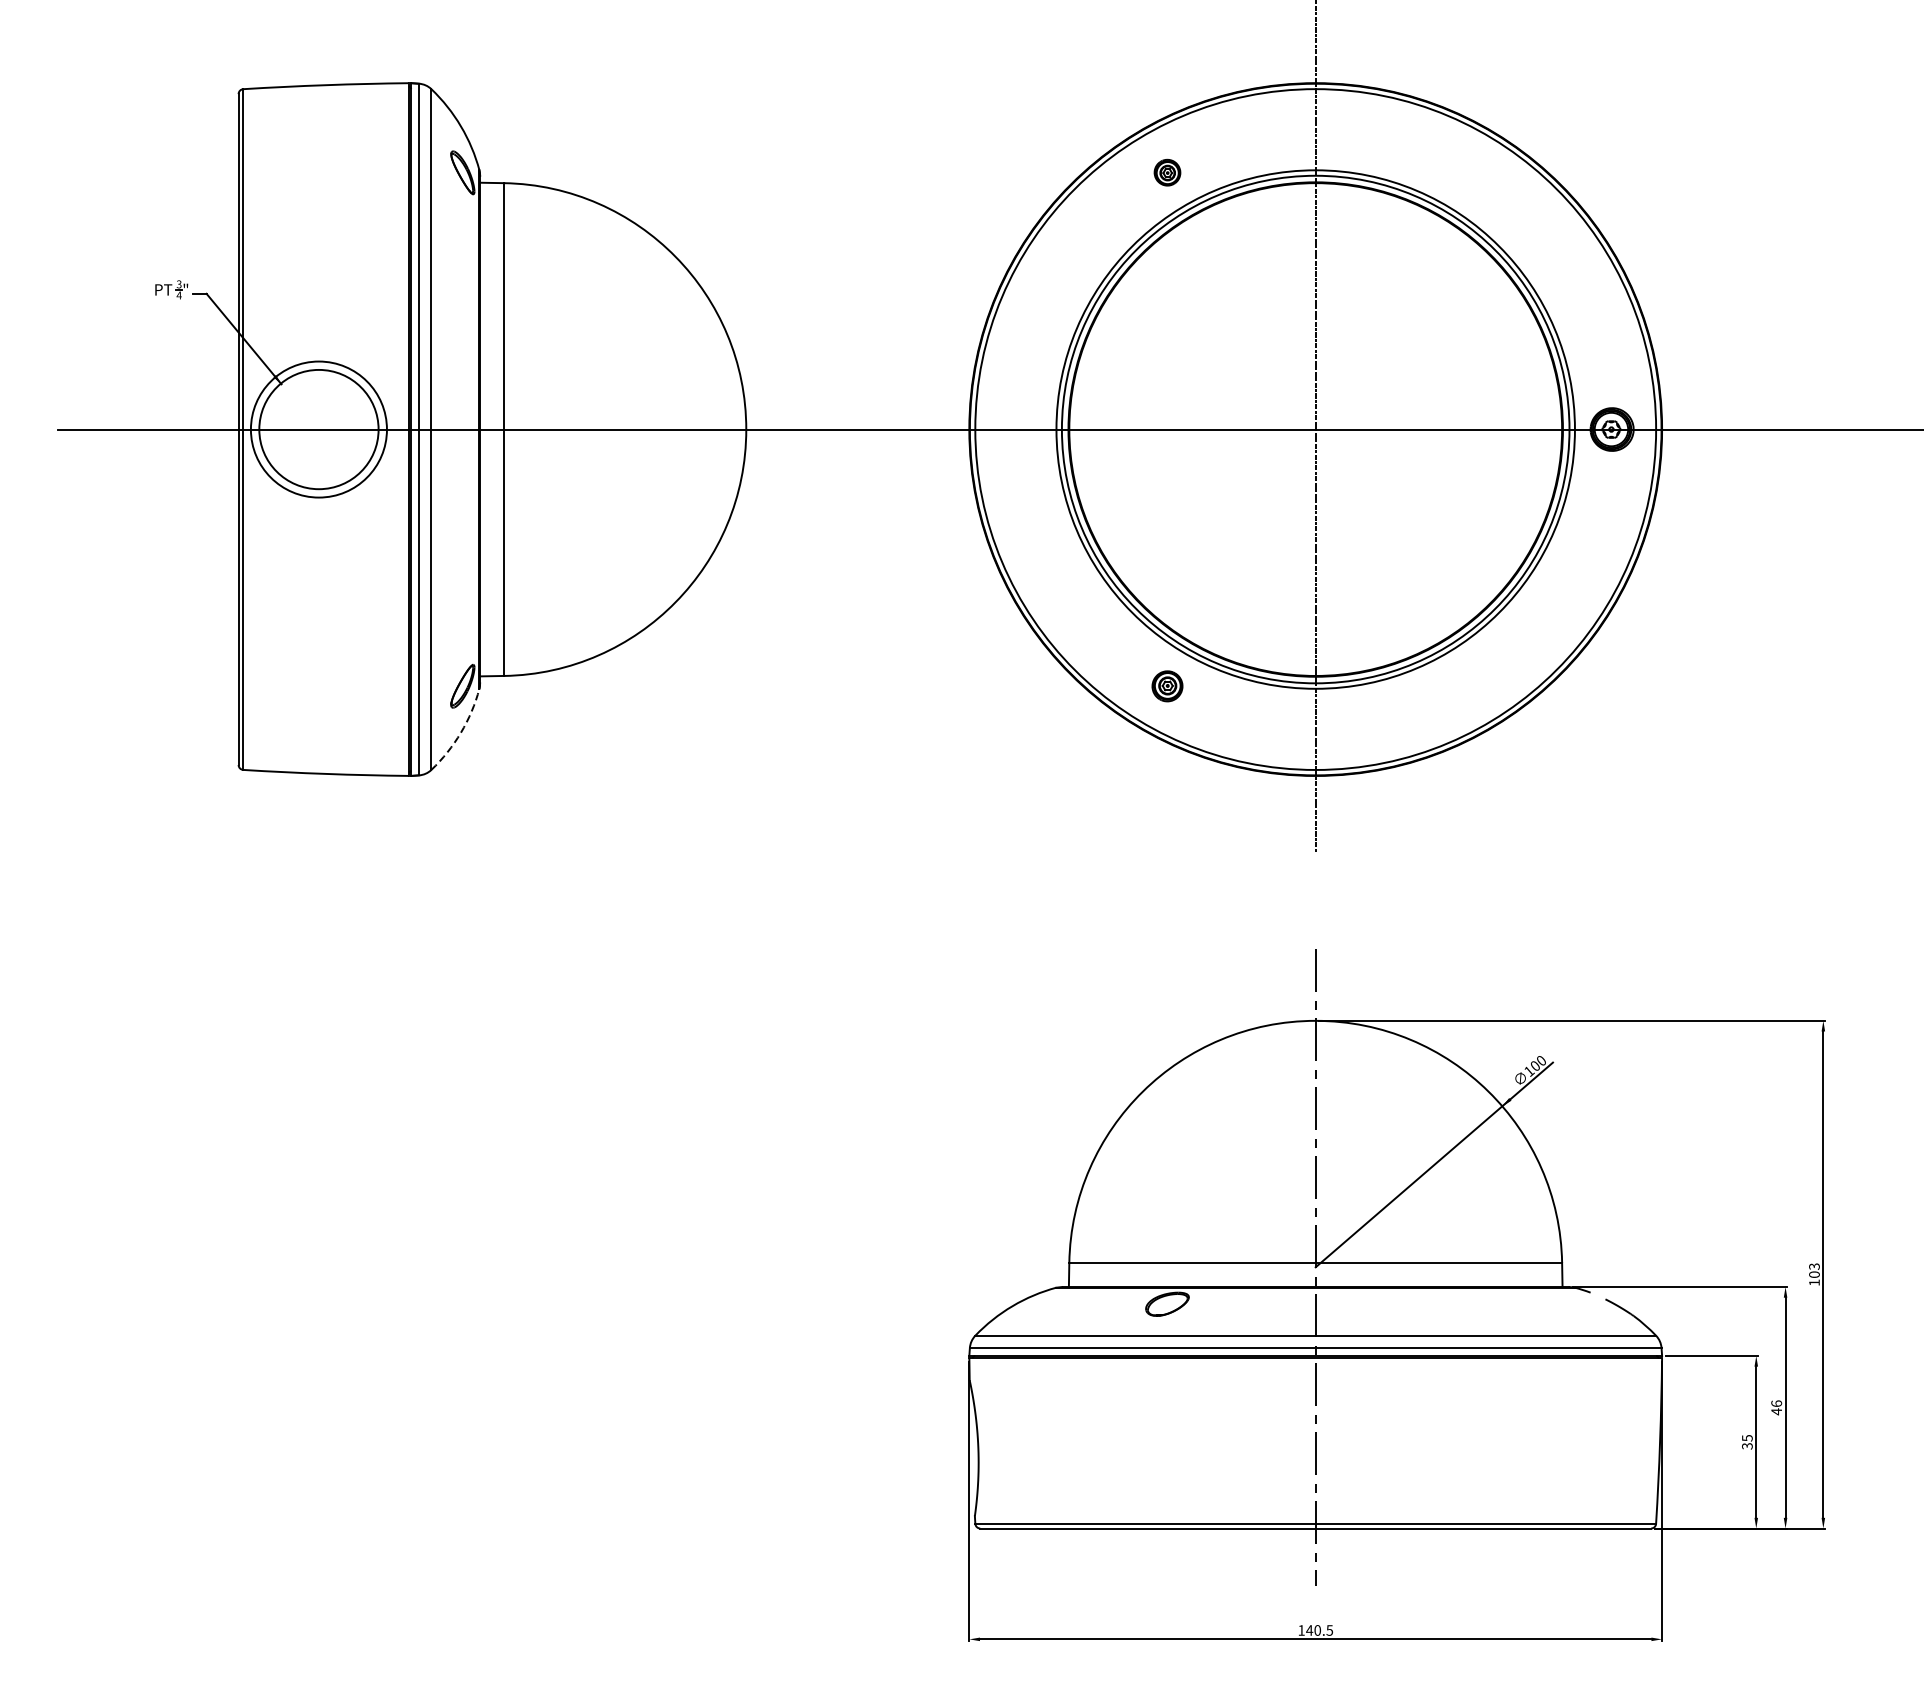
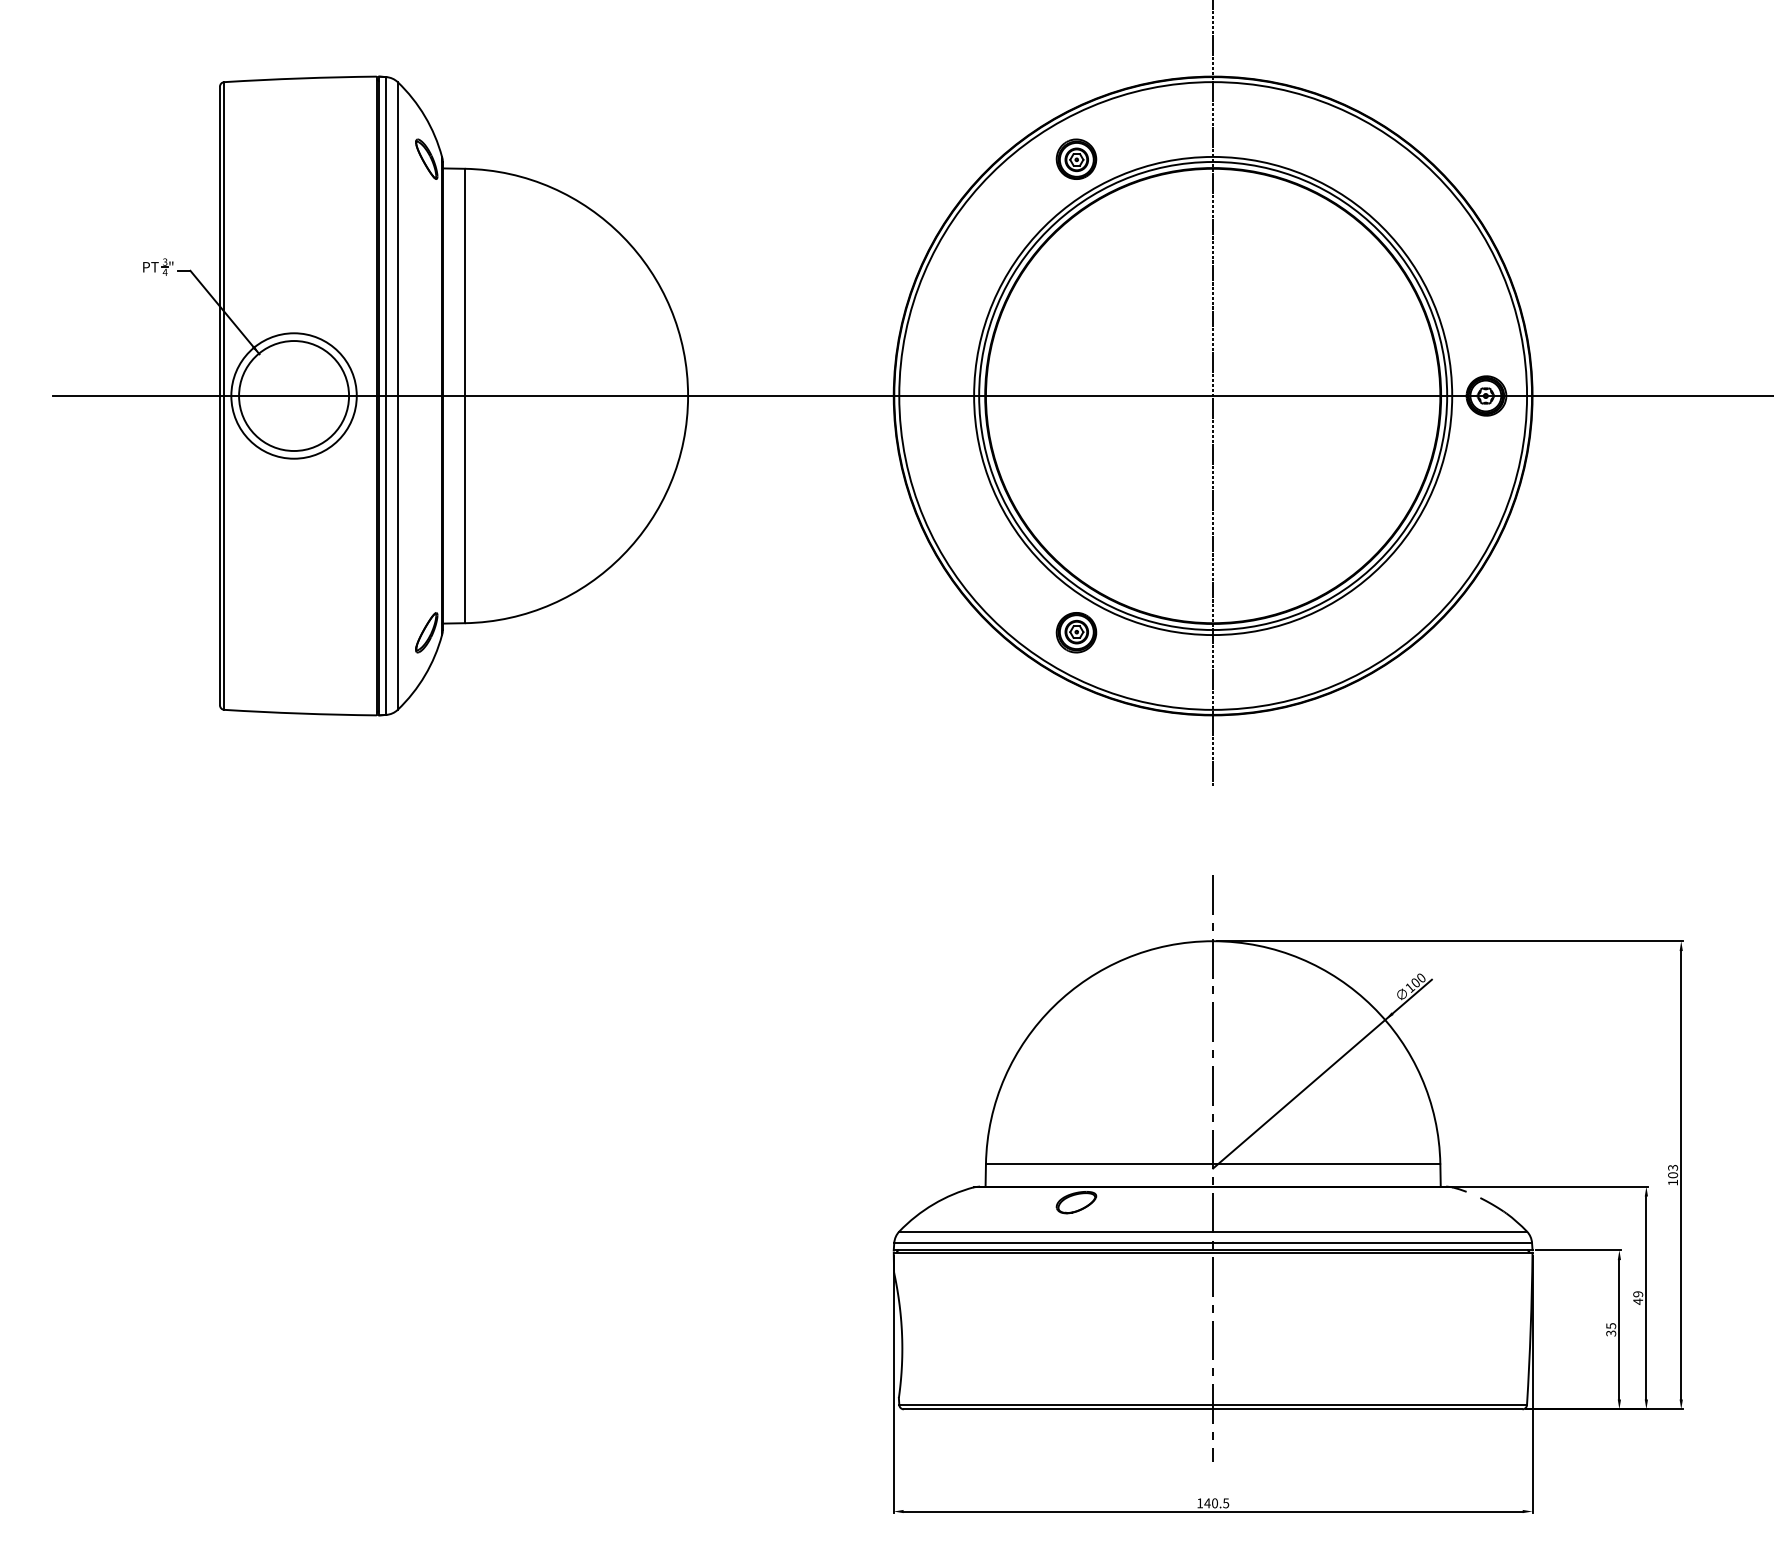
part: (1167, 171) -> (1076, 158), size x1.67
part: (1167, 686) -> (1076, 632), size x1.43
arc: (461, 732) -> (425, 675), dashed -> solid
text: (1777, 1403) -> (1638, 1294), 46 -> 49

